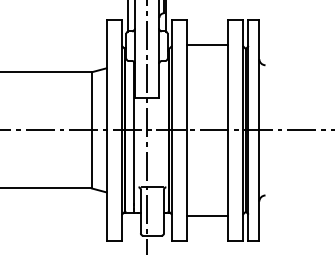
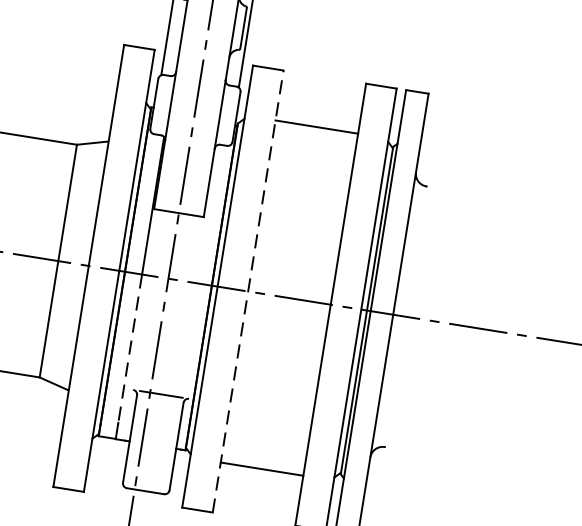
line: (186, 129) -> (247, 289), solid -> dashed
line: (133, 167) -> (129, 348), solid -> dashed

